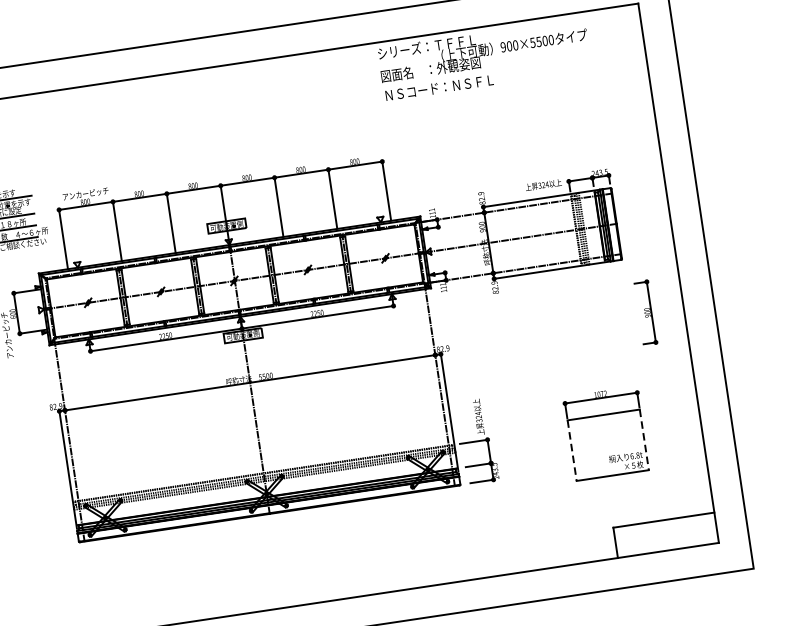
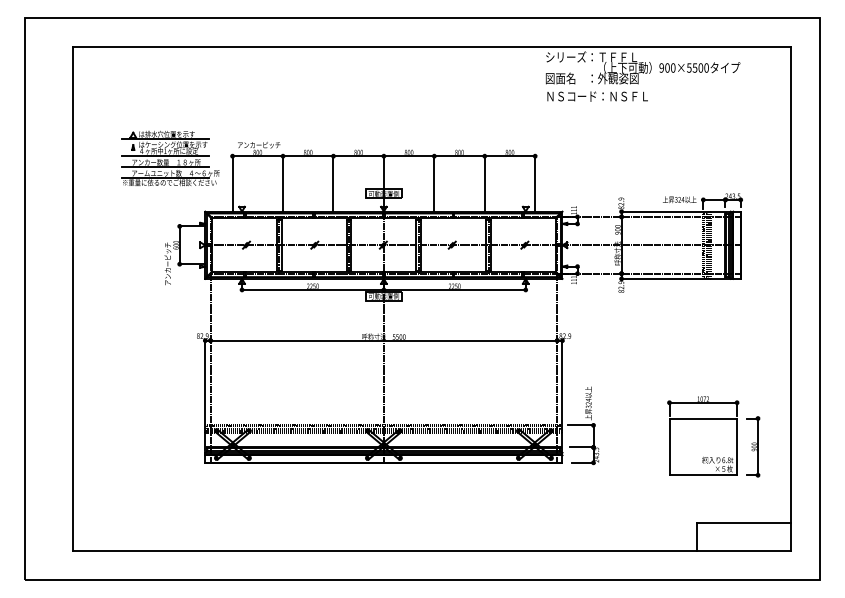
part: (646, 312) -> (753, 446), moved
line: (644, 440) -> (737, 447), dashed -> solid
line: (572, 451) -> (669, 447), dashed -> solid

